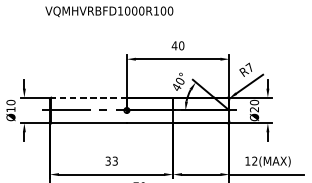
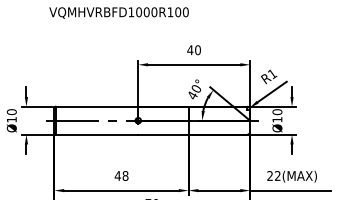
text: (249, 67) -> (272, 73), R7 -> R1
line: (88, 97) -> (96, 106), dashed -> solid
text: (254, 109) -> (277, 119), Ø20 -> Ø10
text: (111, 160) -> (121, 175), 33 -> 48
text: (247, 160) -> (269, 175), 12(MAX) -> 22(MAX)

